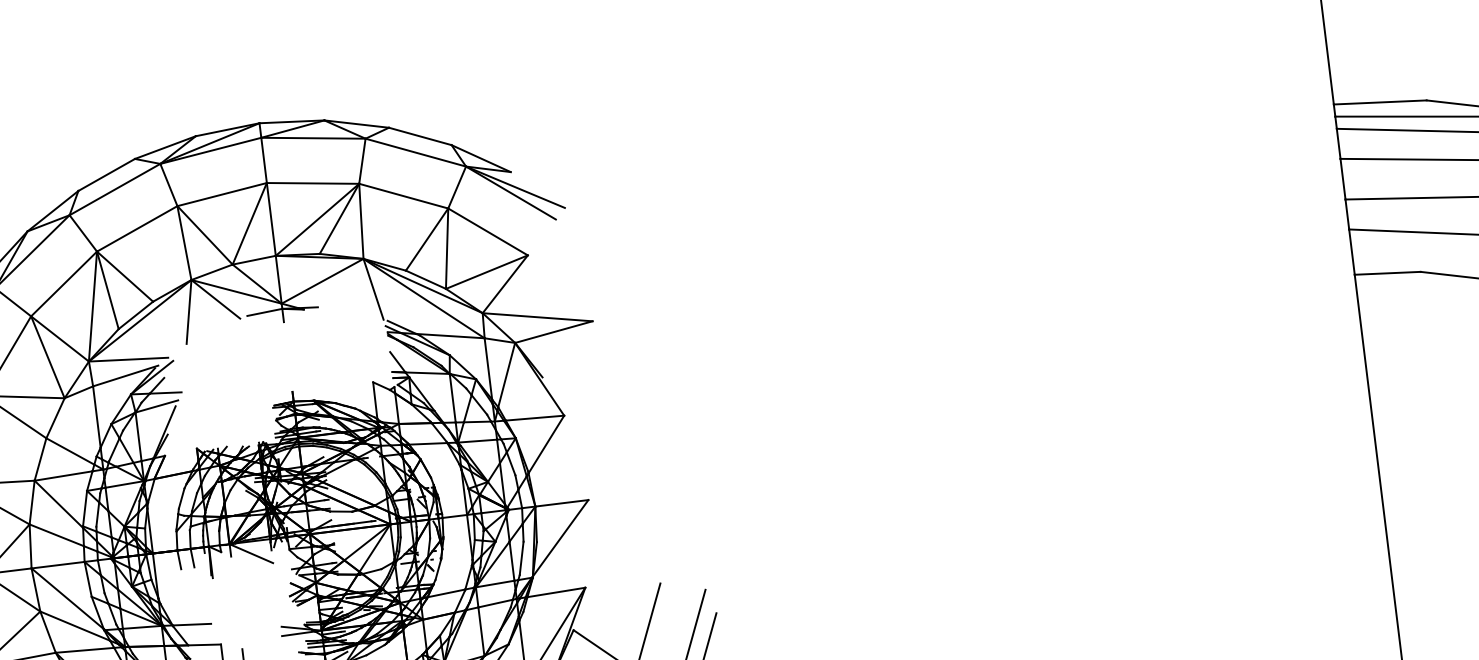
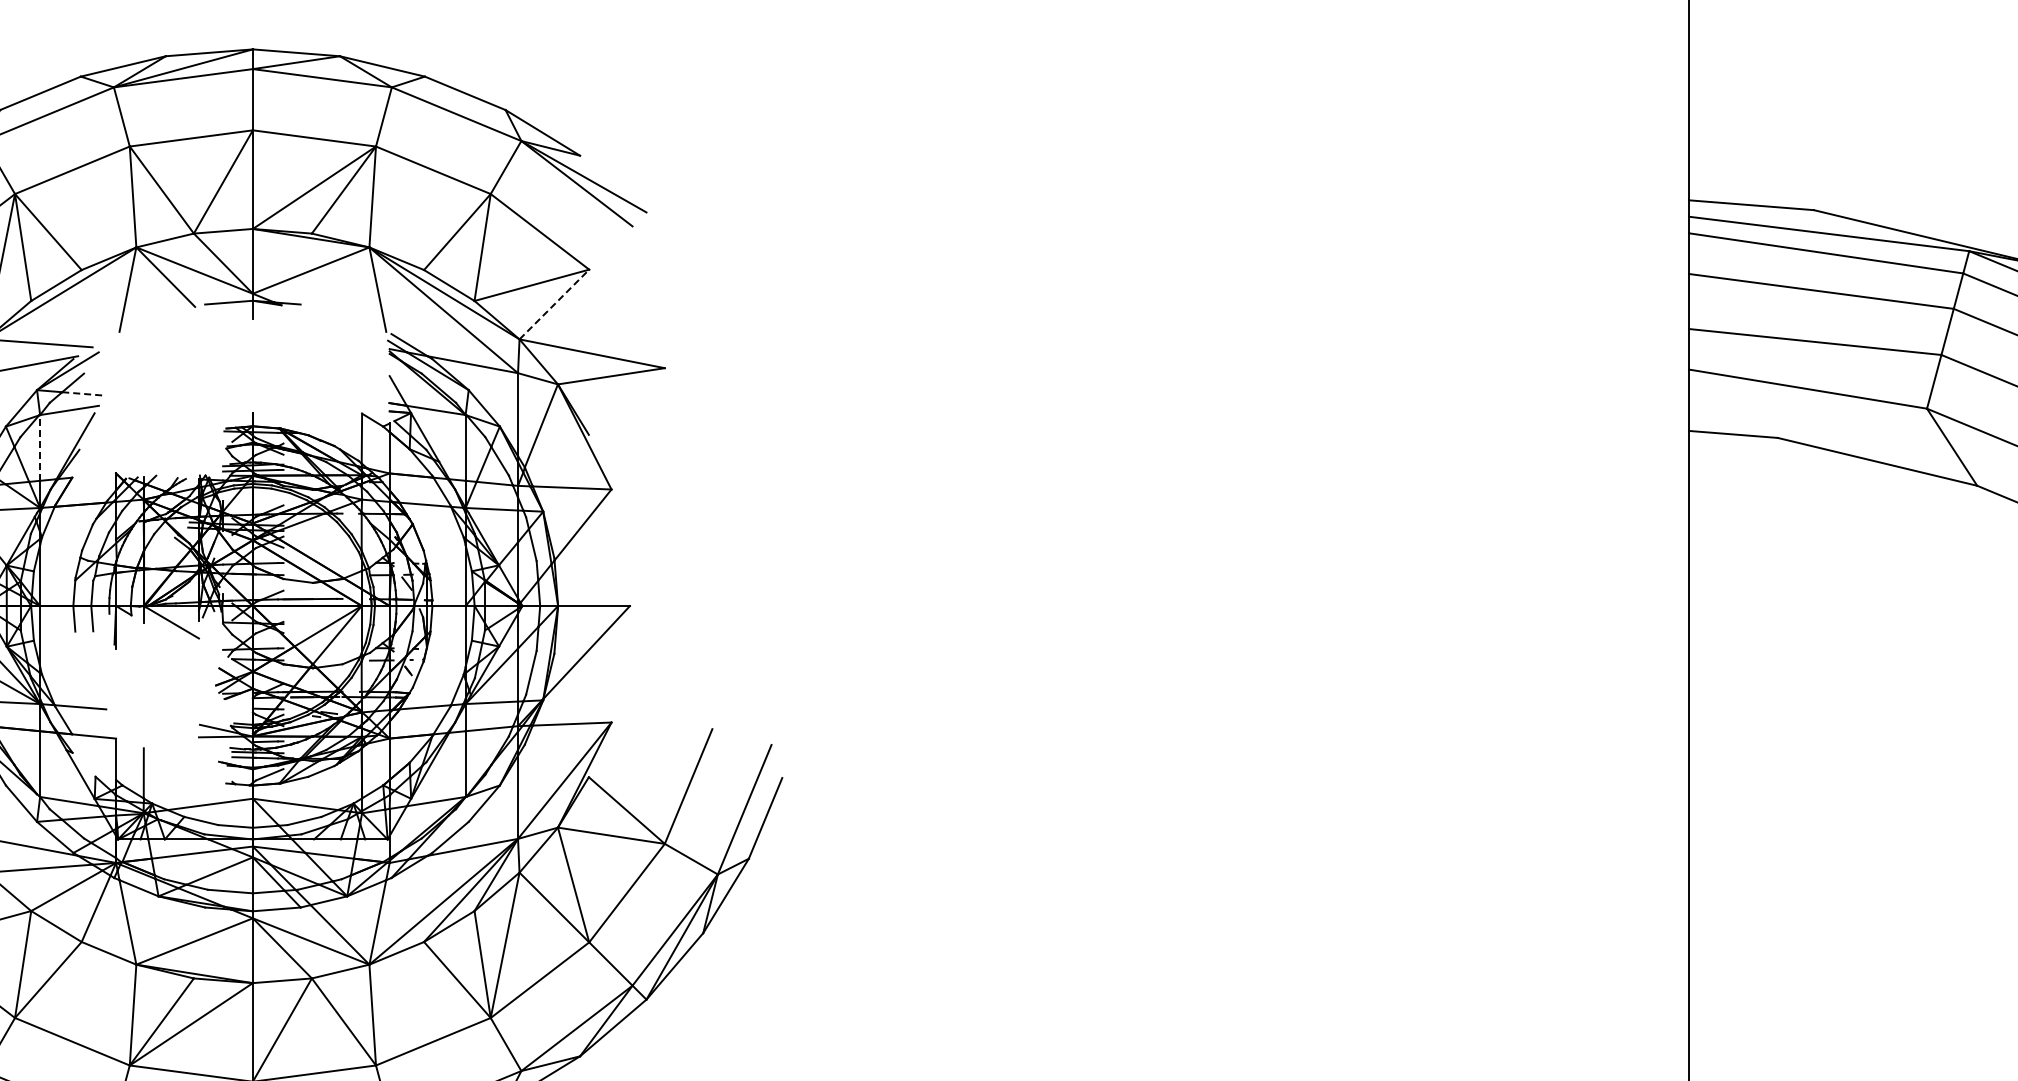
line: (505, 284) -> (554, 304), solid -> dashed
line: (166, 392) -> (84, 393), solid -> dashed
line: (138, 436) -> (40, 447), solid -> dashed

